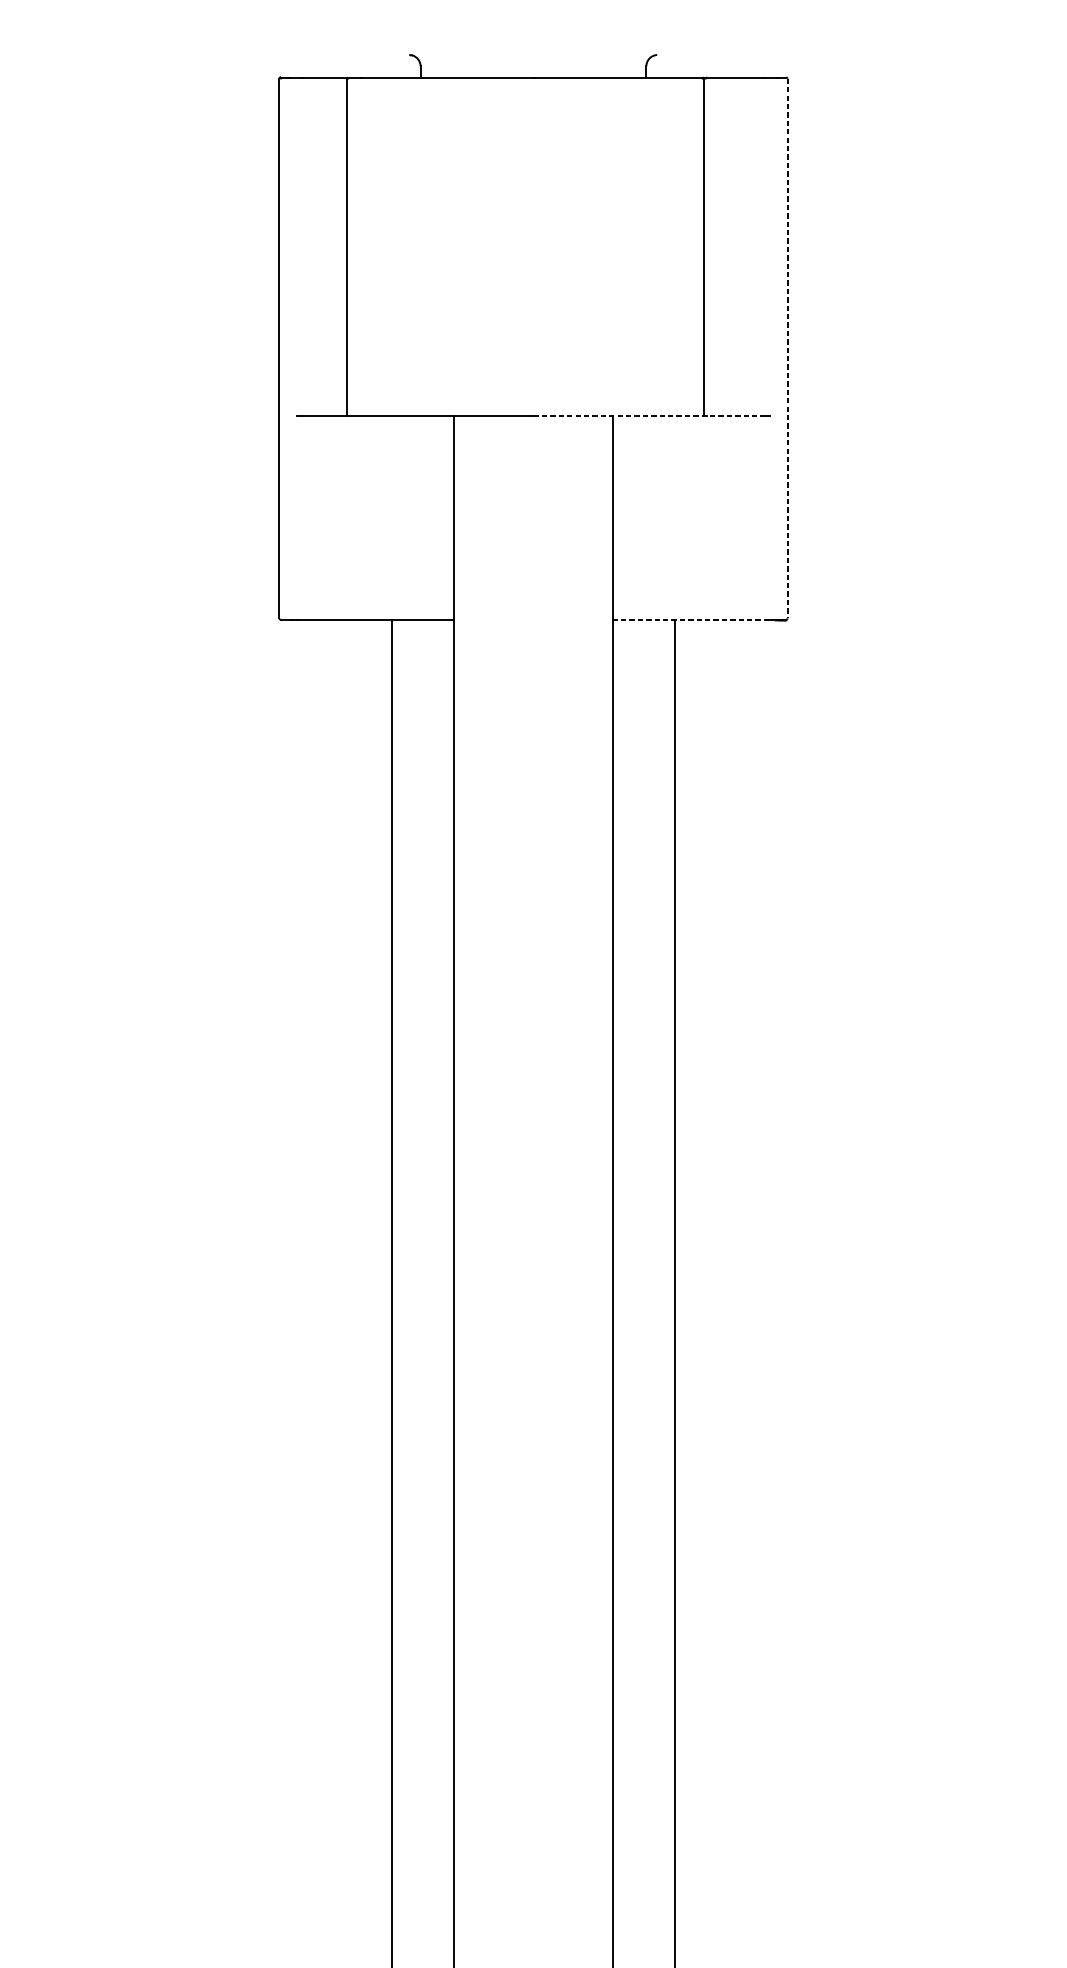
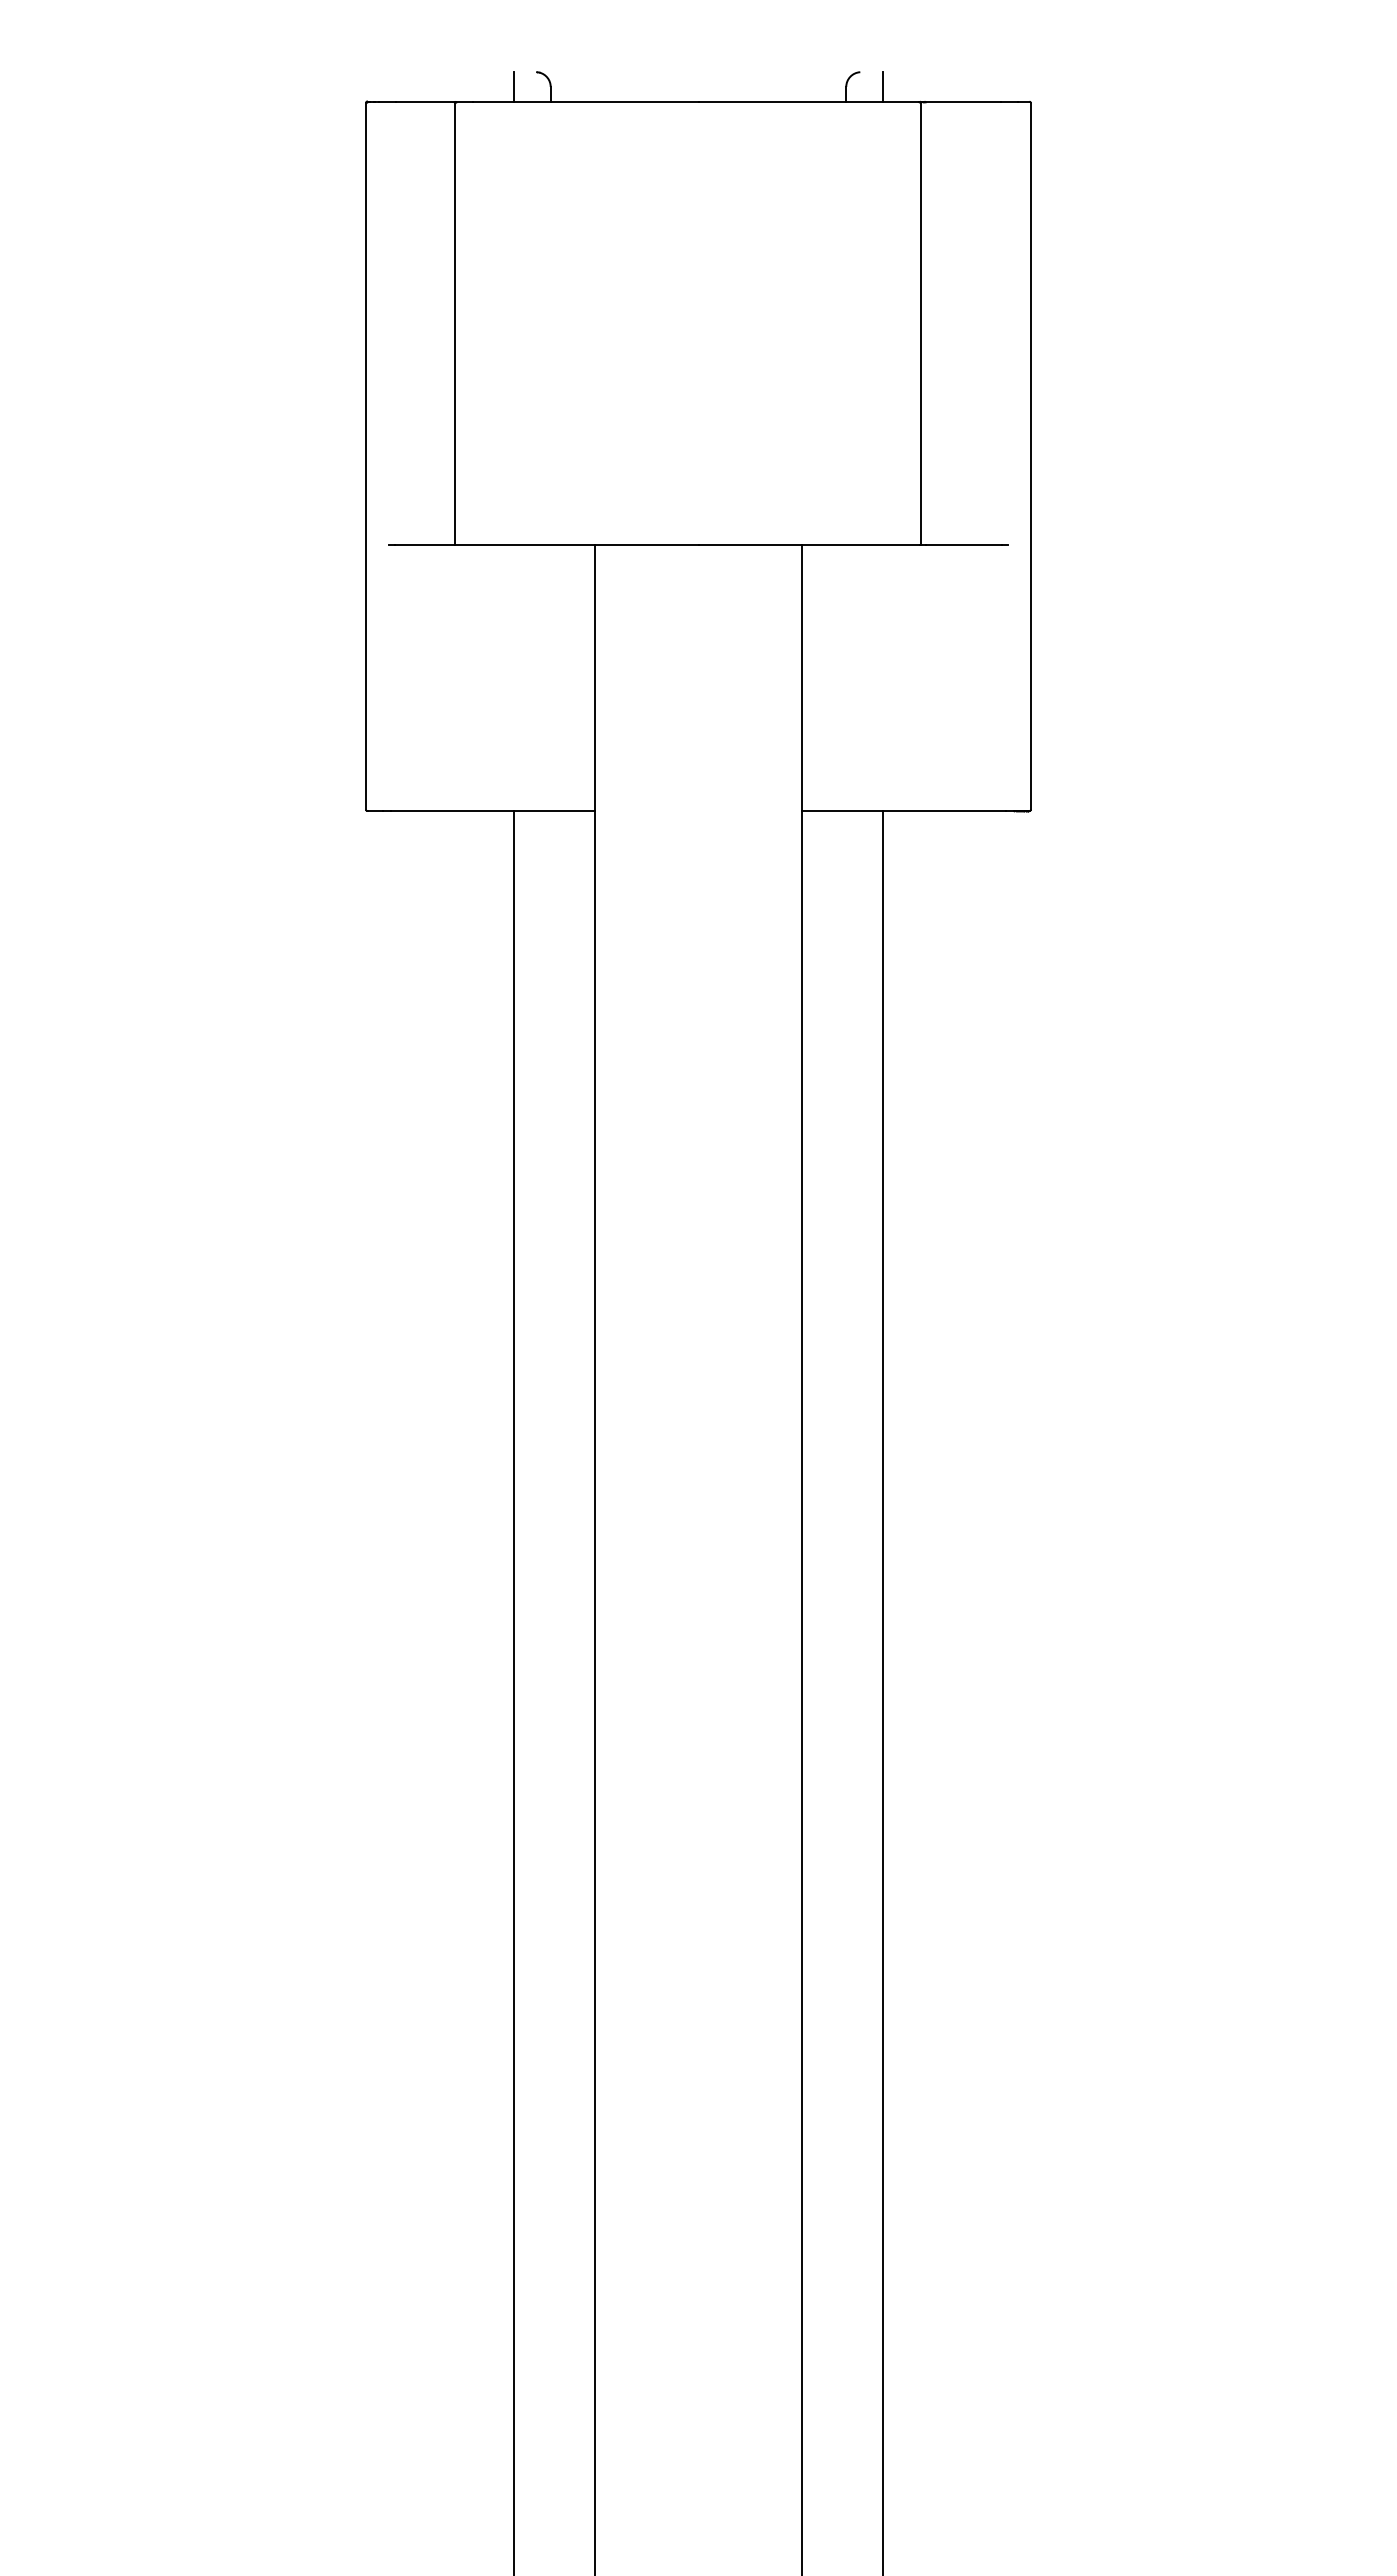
line: (392, 65) -> (513, 86), added
line: (674, 65) -> (883, 86), added
line: (787, 348) -> (1030, 456), dashed -> solid
line: (618, 416) -> (809, 545), dashed -> solid
line: (735, 416) -> (963, 545), dashed -> solid
line: (690, 619) -> (904, 811), dashed -> solid

